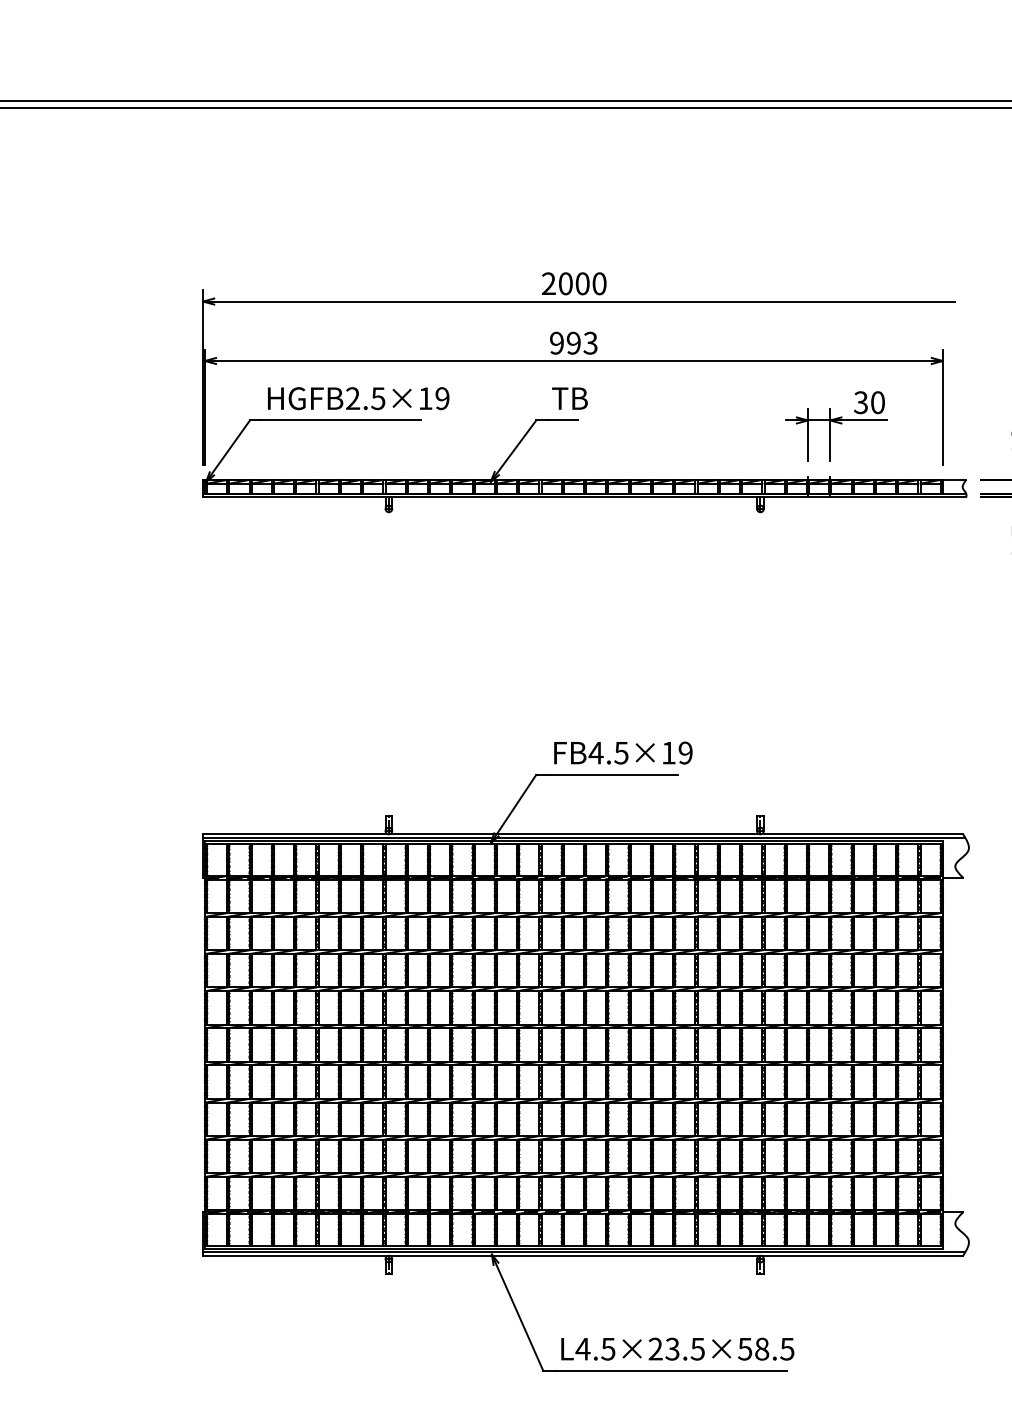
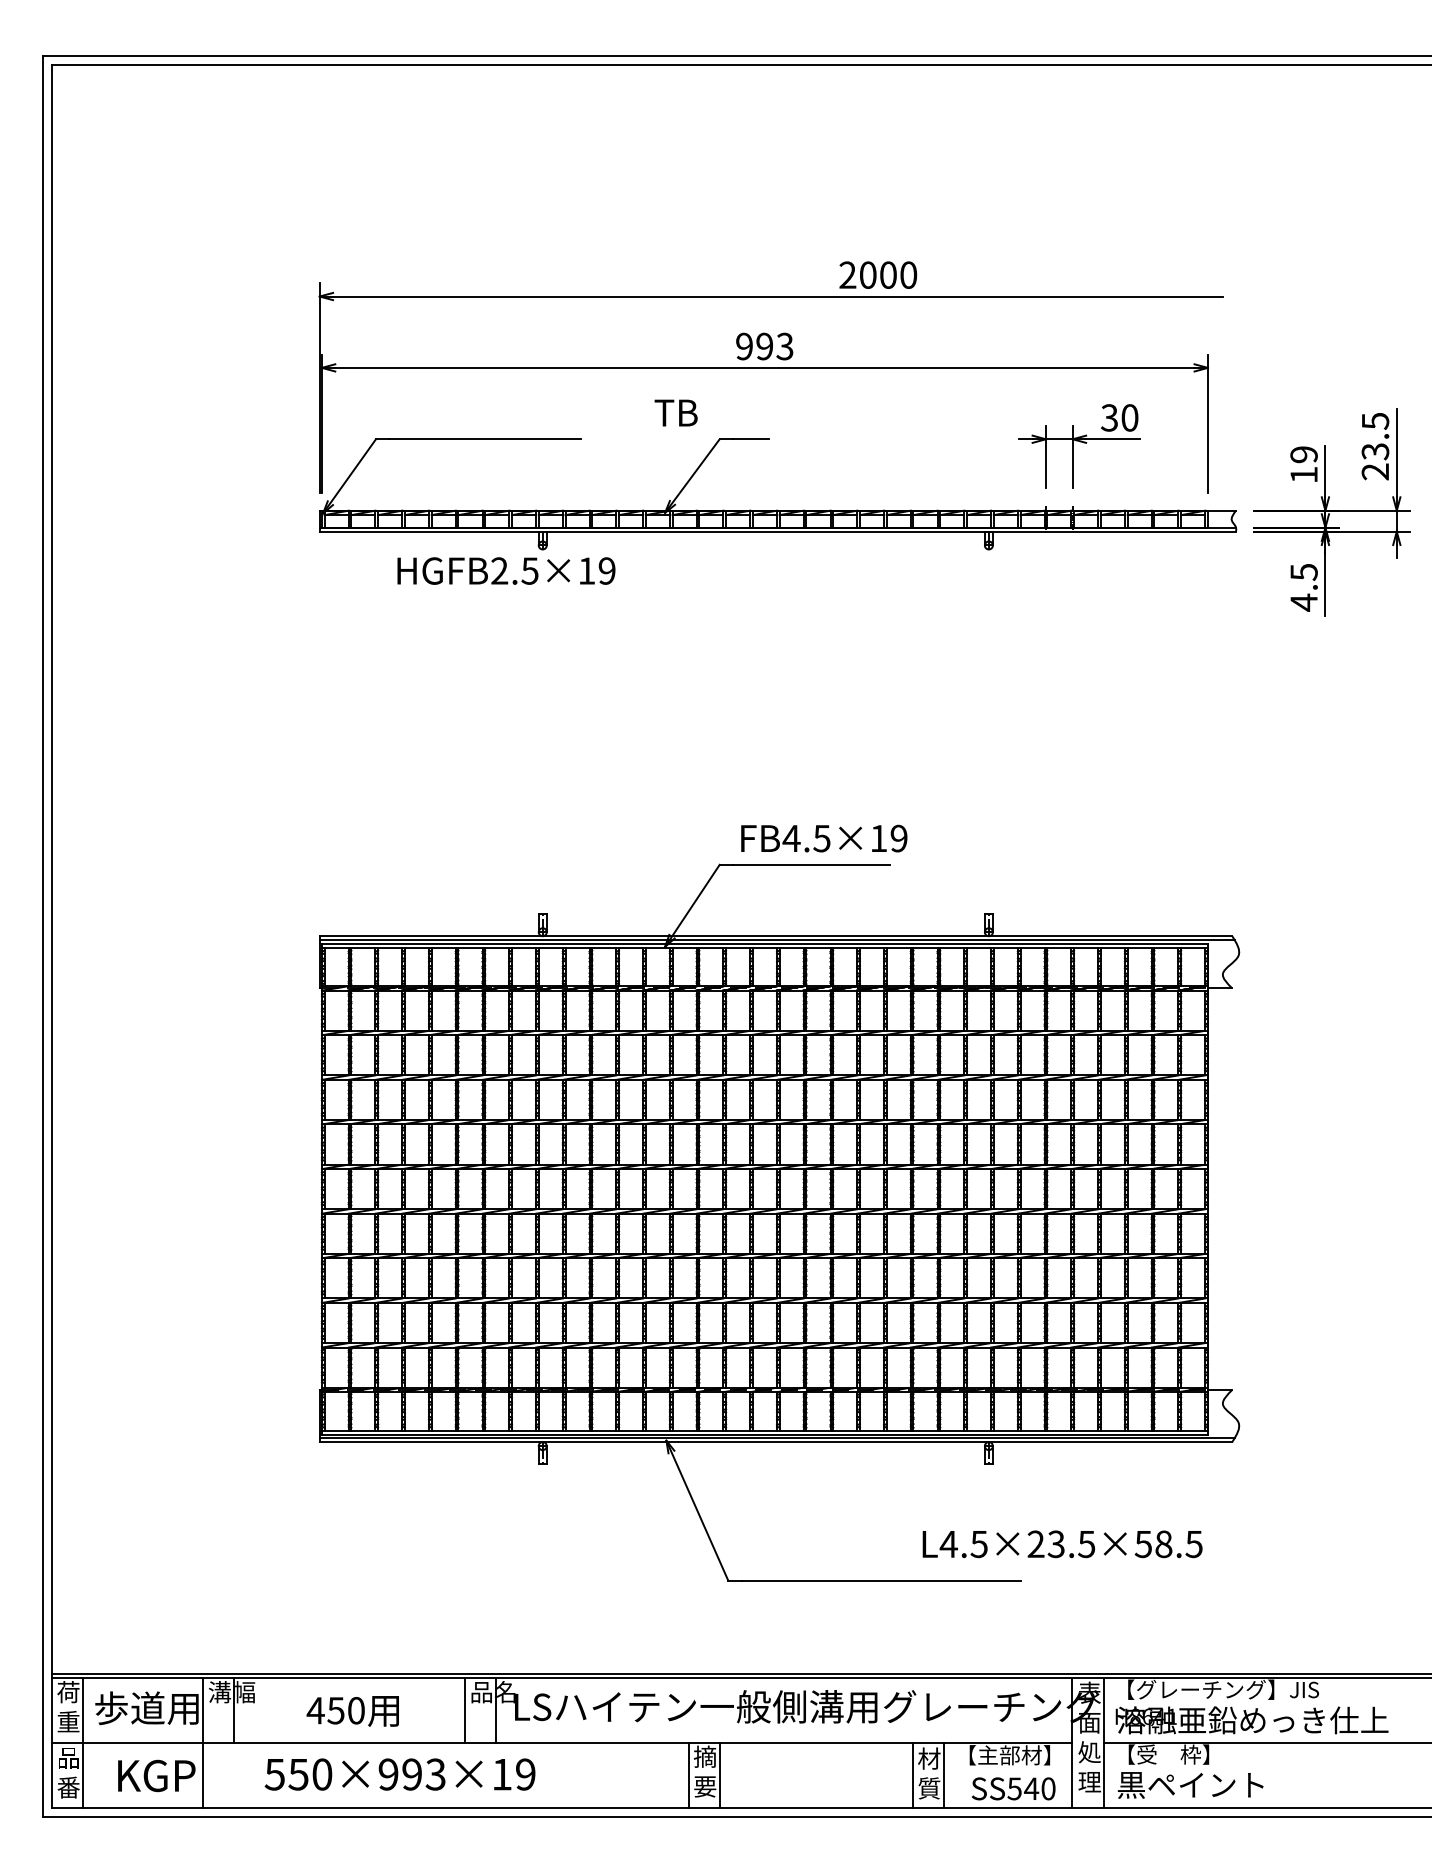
text: (574, 283) -> (878, 274), moved
text: (358, 398) -> (506, 570), moved
text: (569, 398) -> (675, 412), moved
text: (677, 1349) -> (1062, 1544), moved

